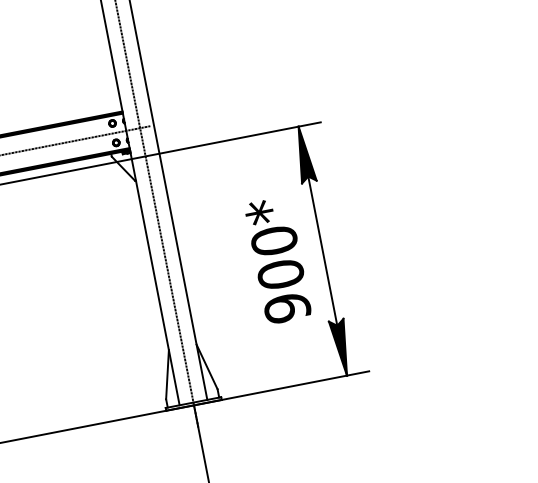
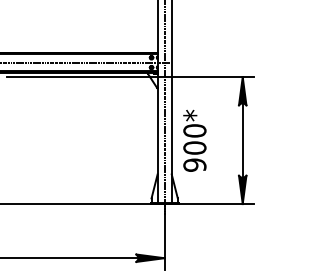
text: (277, 259) -> (194, 140), moved

